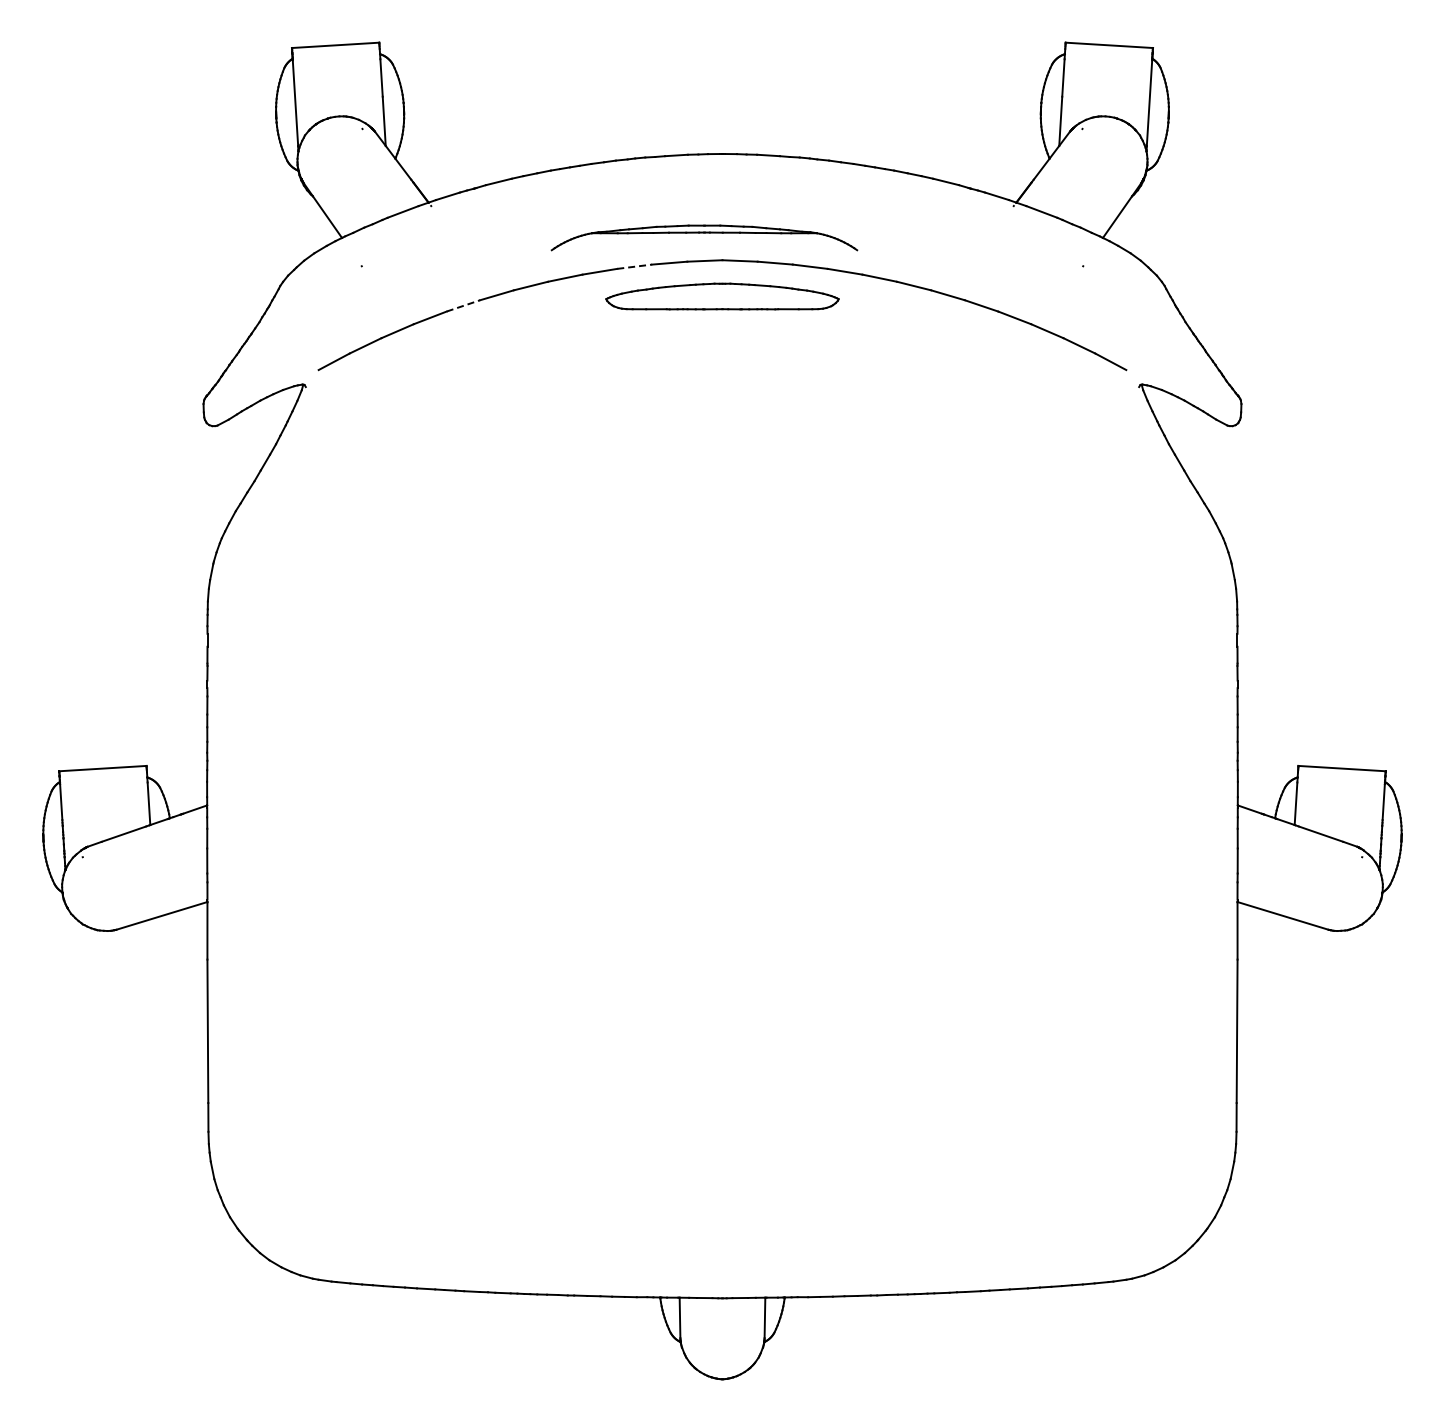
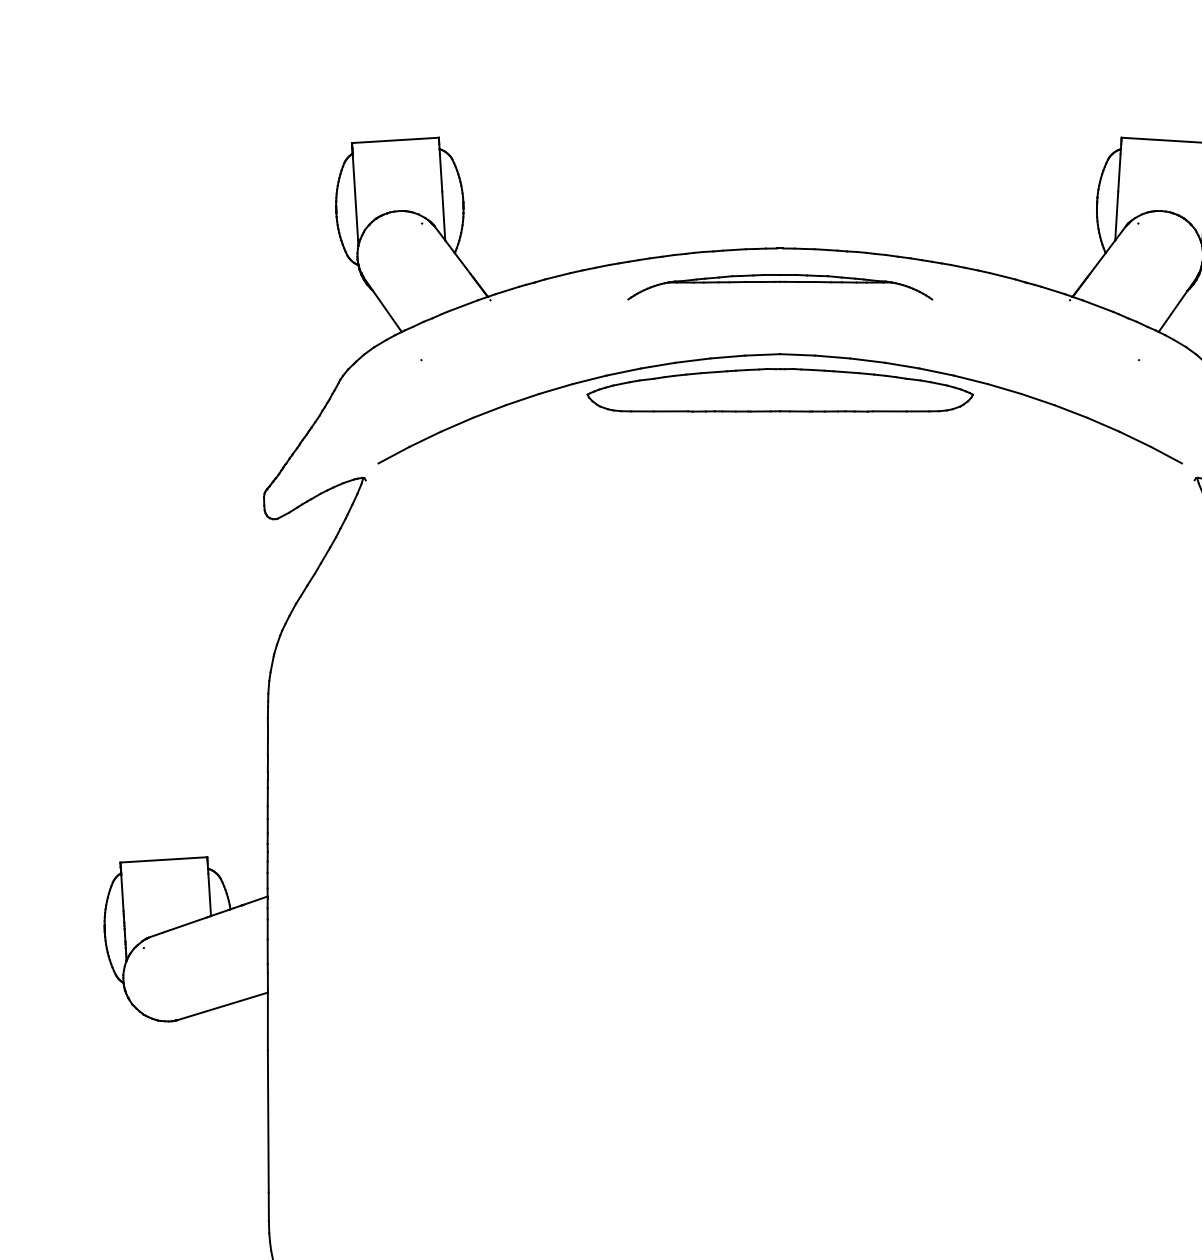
part: (704, 237) -> (780, 286), moved
line: (634, 266) -> (692, 360), dashed -> solid
part: (722, 296) -> (780, 390), size x1.67
line: (463, 305) -> (522, 399), dashed -> solid

